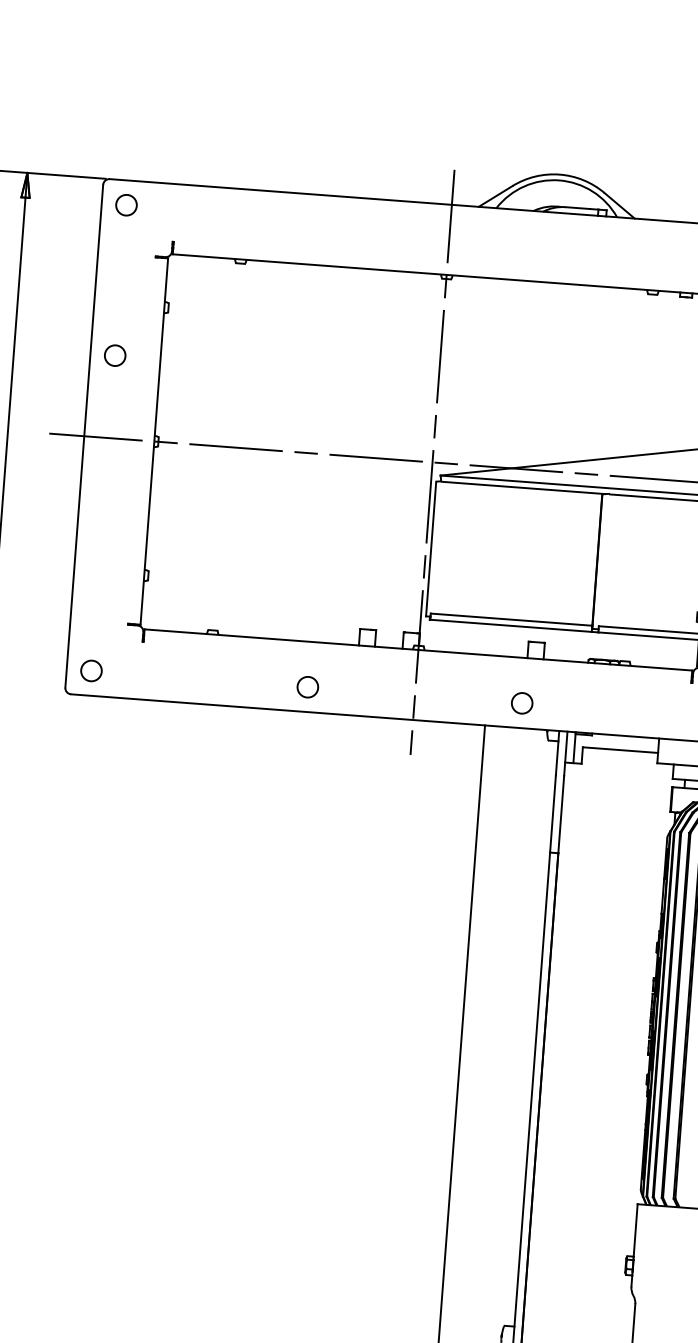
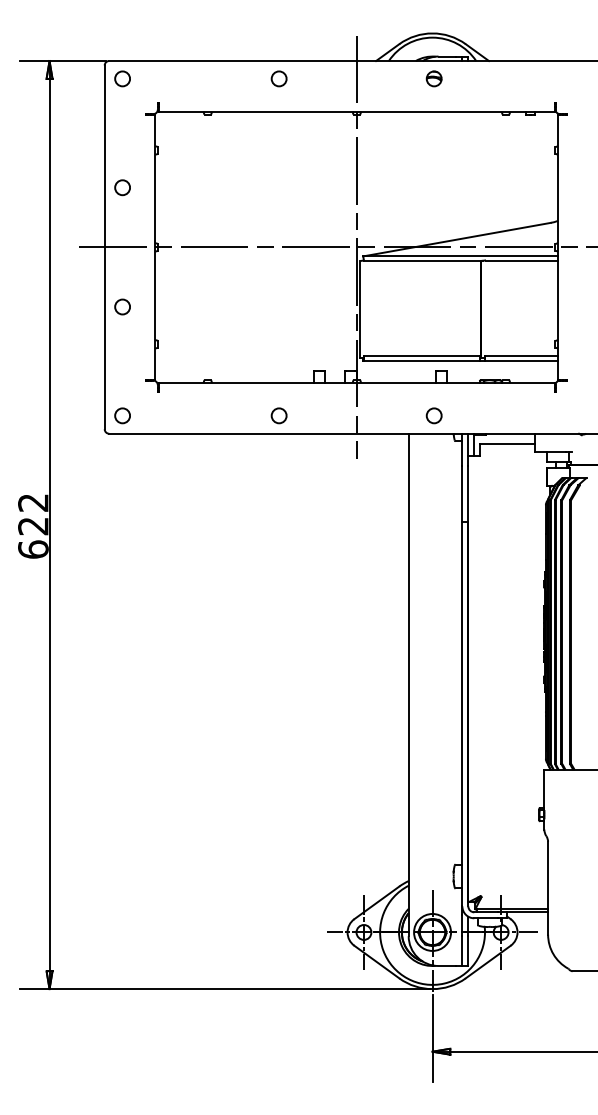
circle: (342, 220) -> (278, 78), added
part: (556, 236) -> (433, 78), added
circle: (102, 519) -> (122, 306), added

